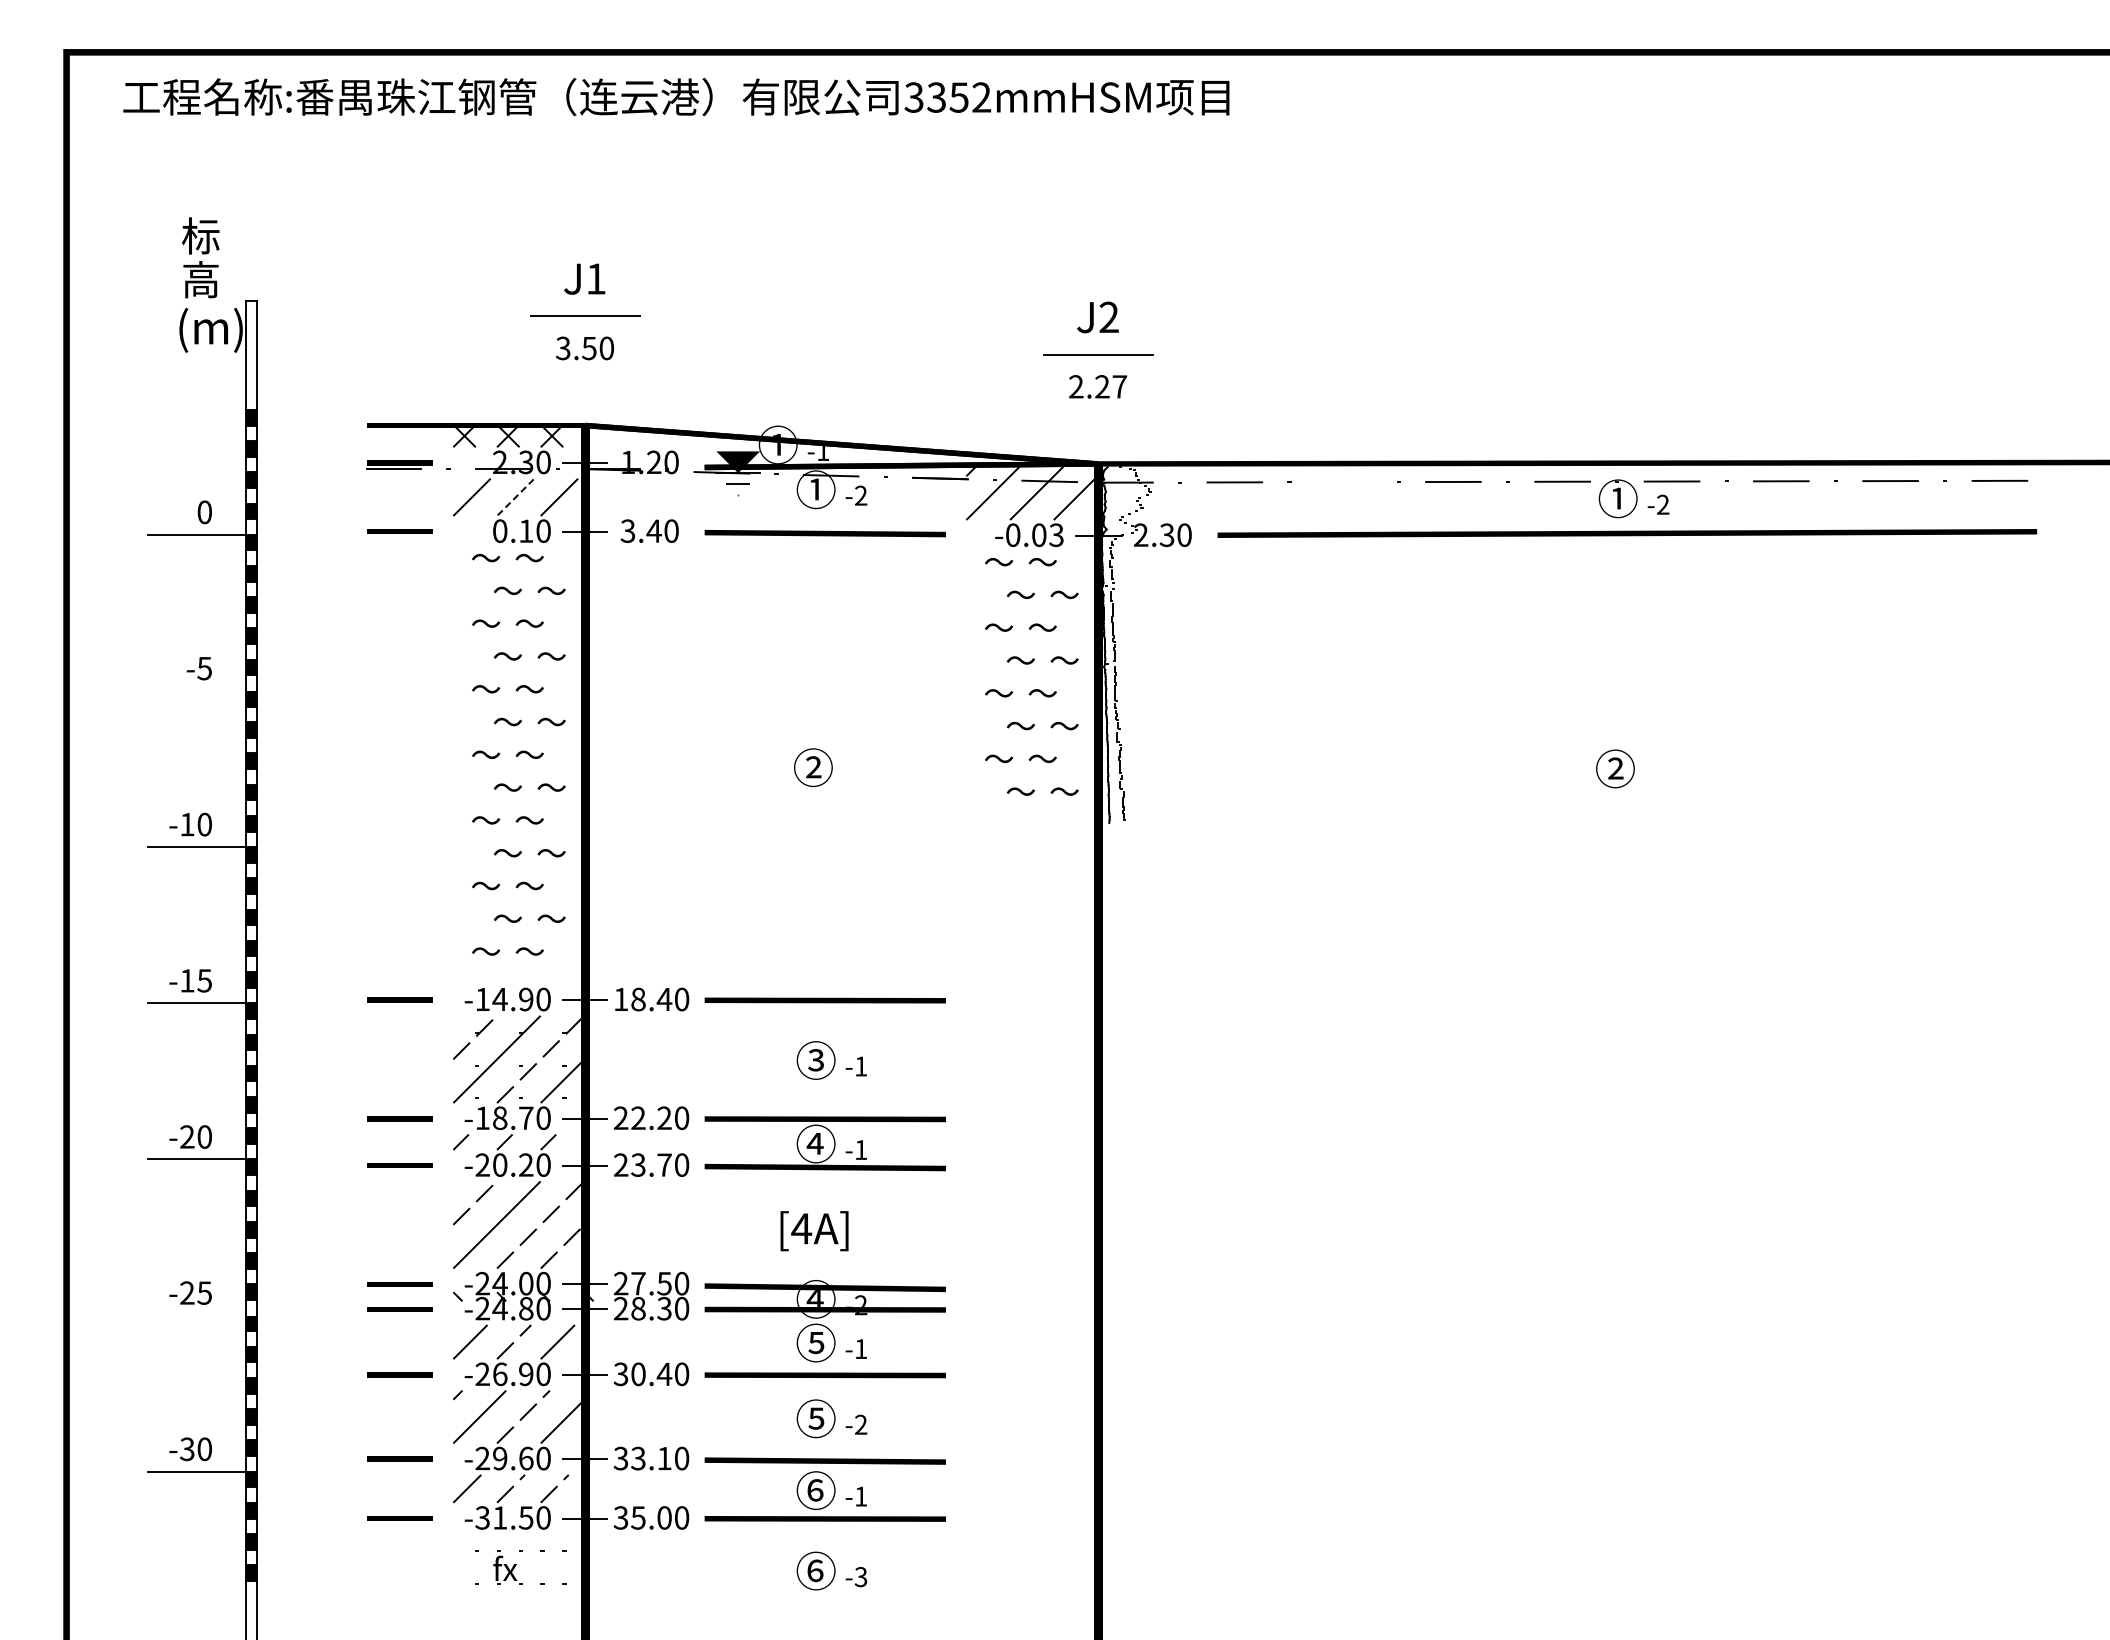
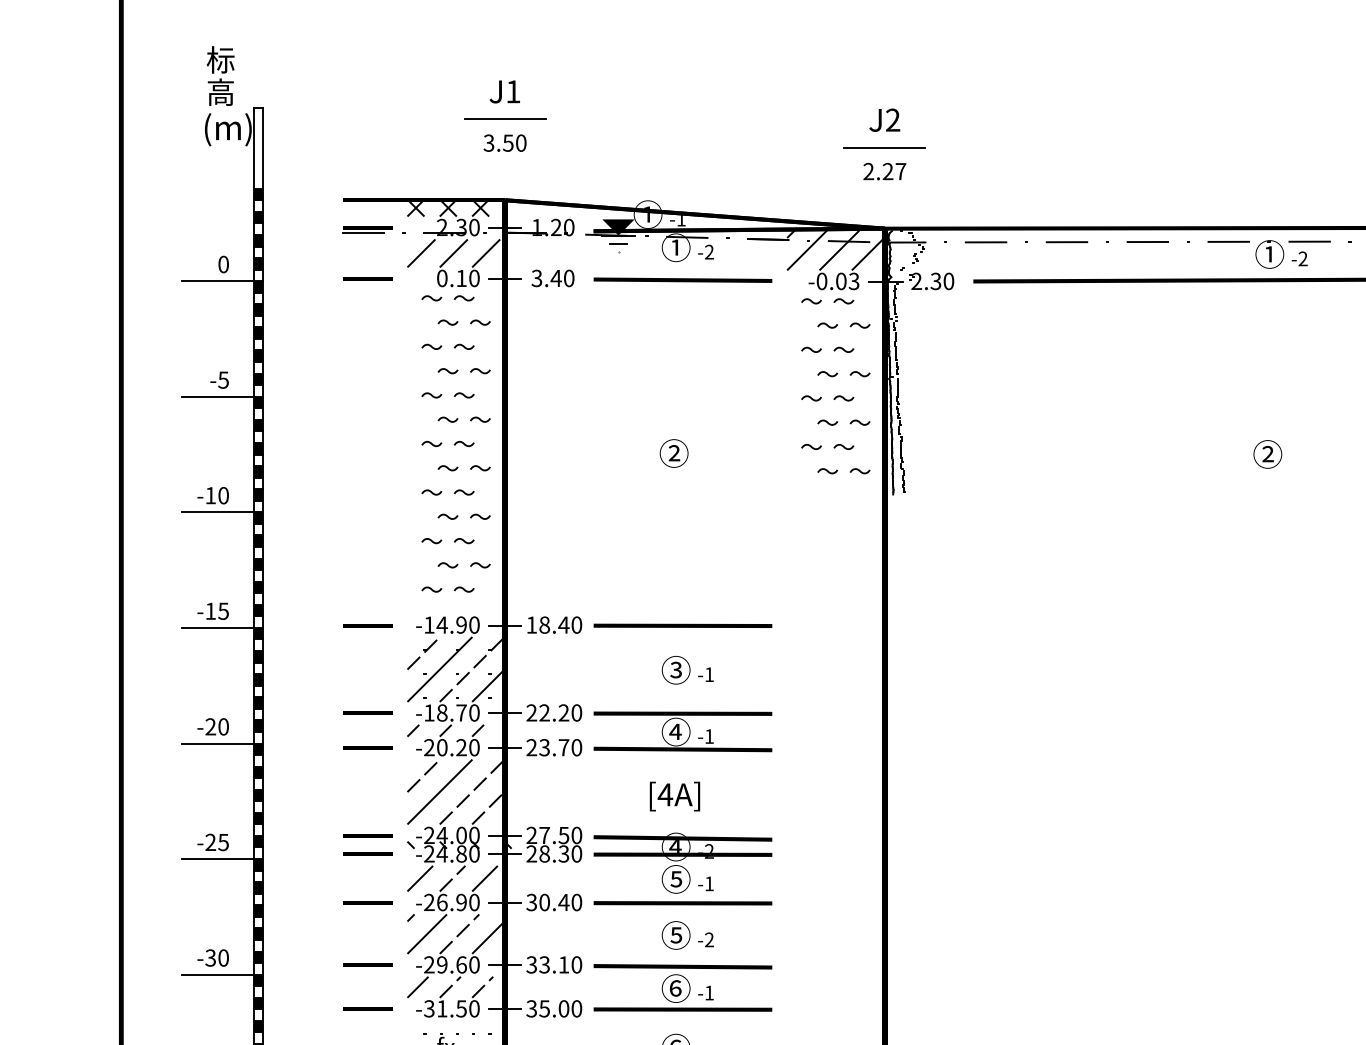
line: (1343, 482) -> (1066, 242), added
line: (516, 497) -> (454, 253), dashed -> solid
line: (202, 691) -> (221, 397), added
line: (202, 1315) -> (221, 859), added

